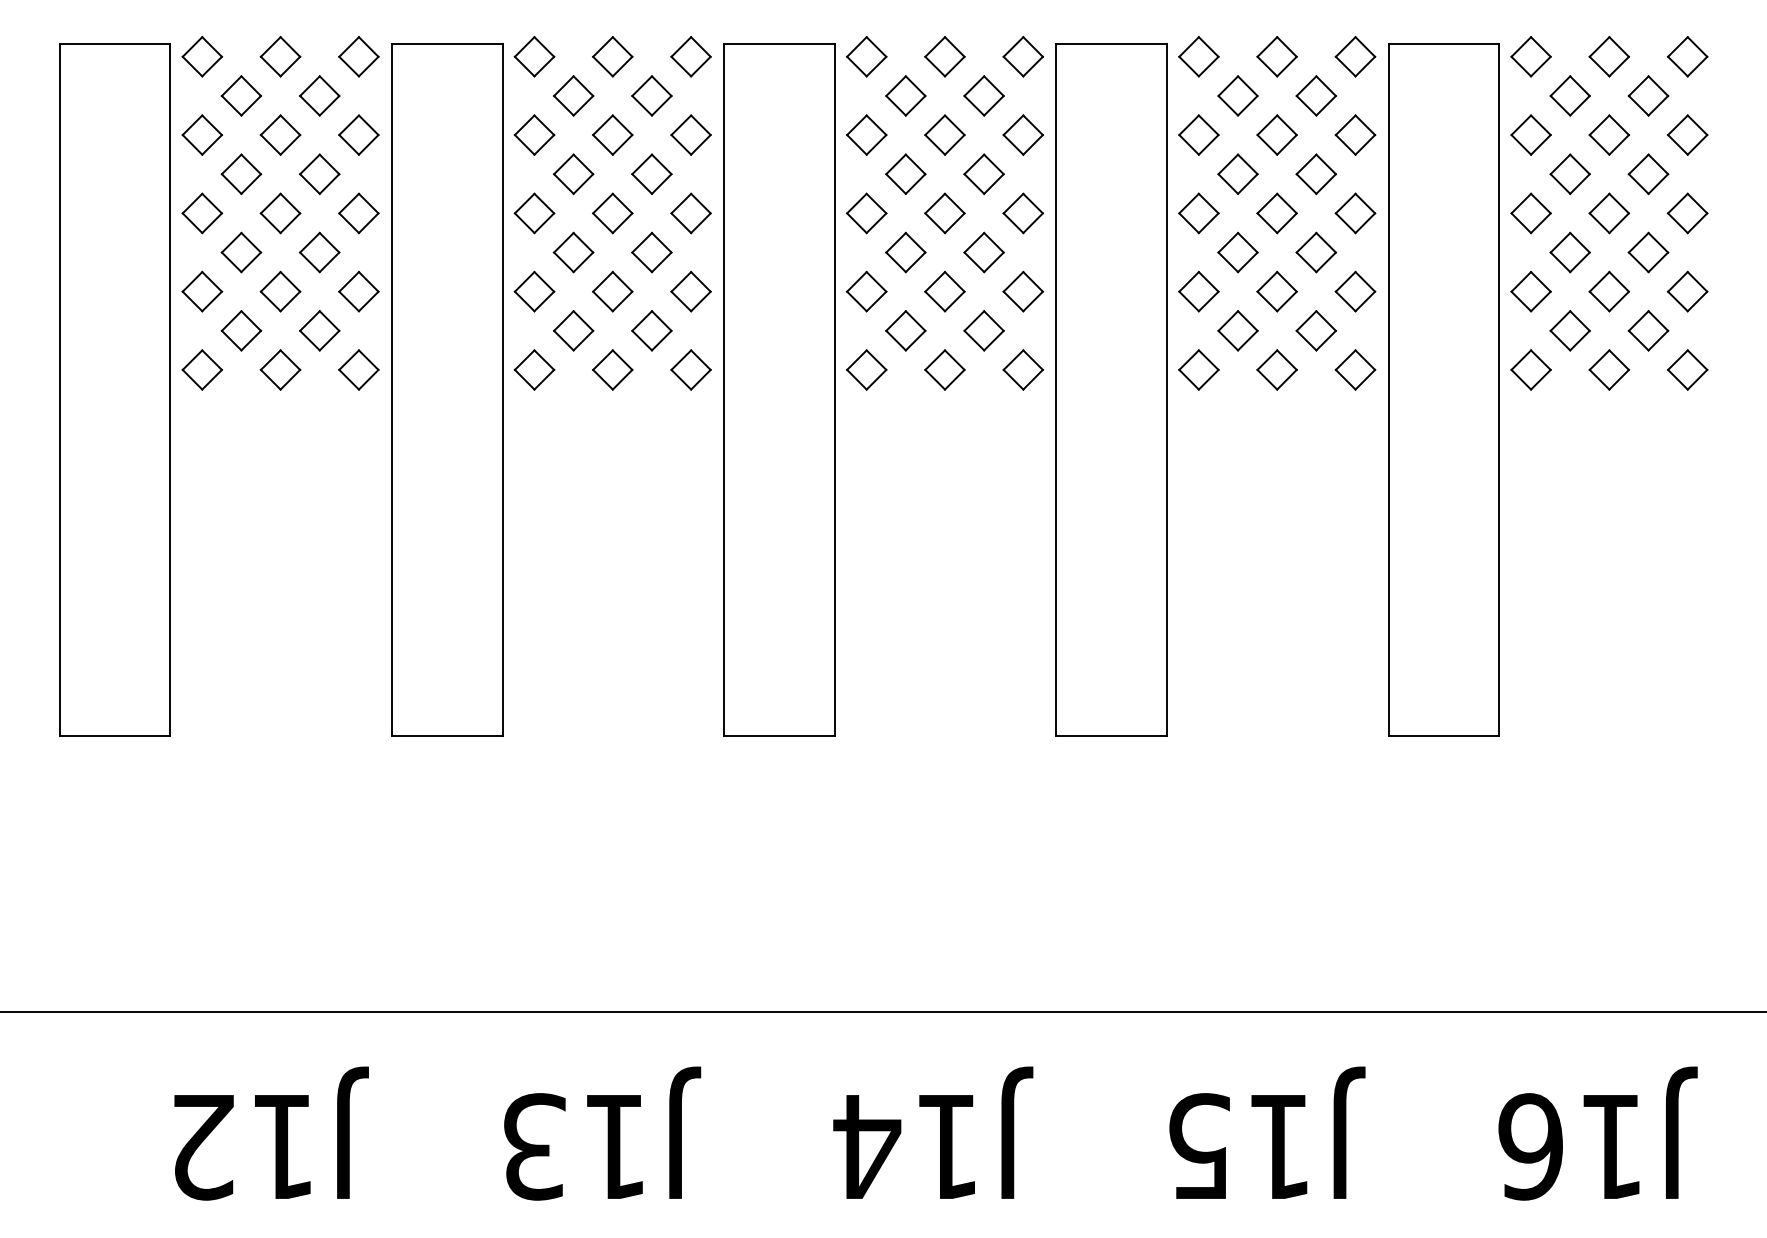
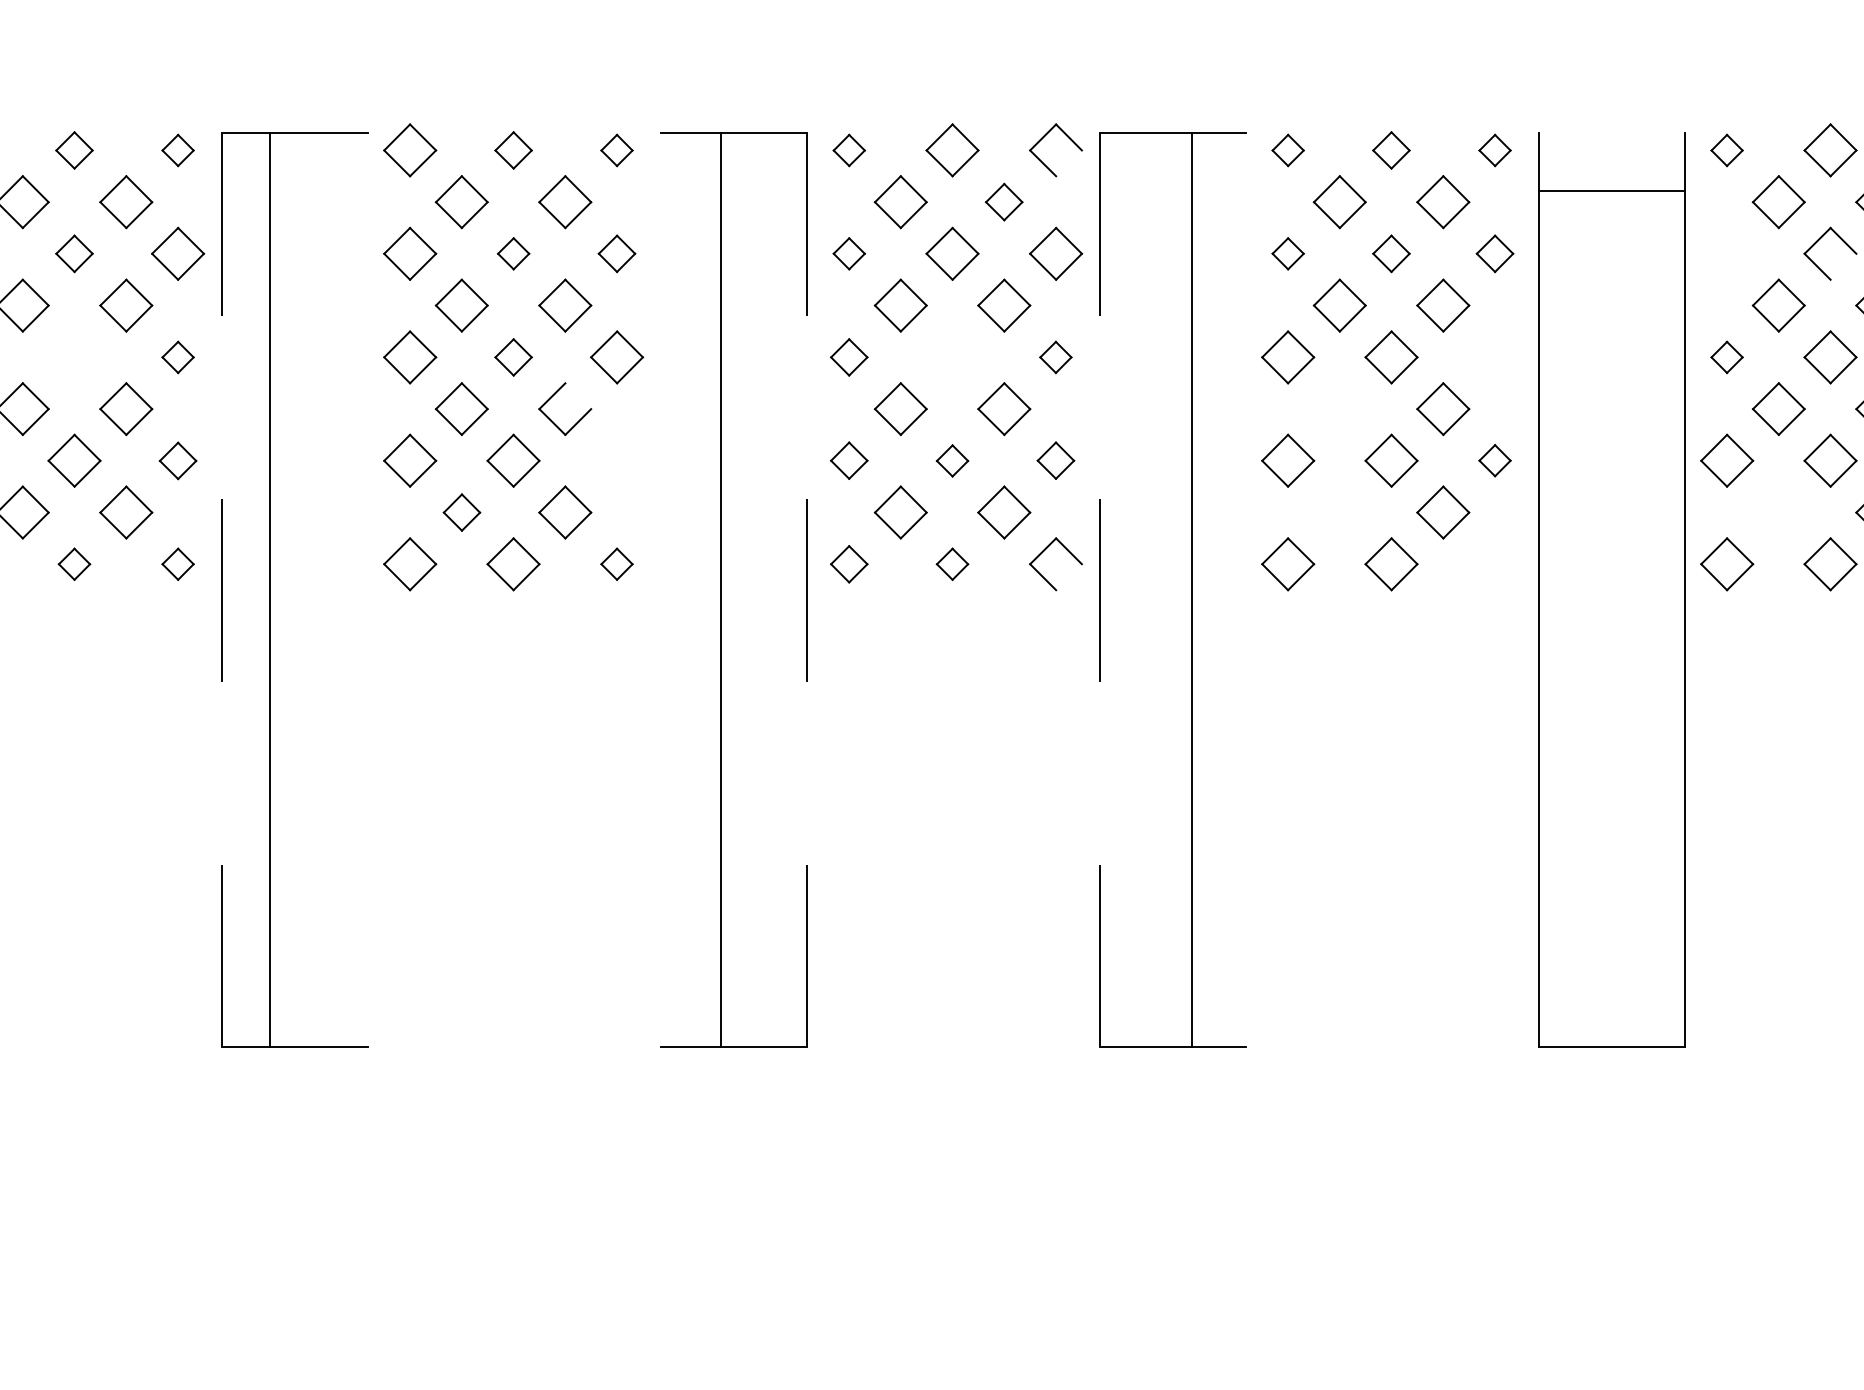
line: (1443, 43) -> (1611, 190), moved
part: (280, 56) -> (74, 150), size x0.7
part: (358, 56) -> (177, 150), size x0.6
part: (612, 56) -> (513, 150), size x0.7
part: (690, 56) -> (616, 150), size x0.6
part: (866, 56) -> (848, 150), size x0.6
part: (1198, 56) -> (1287, 150), size x0.6
part: (1276, 56) -> (1390, 150), size x0.7
part: (1355, 56) -> (1495, 150), size x0.6
part: (1530, 56) -> (1726, 150), size x0.6
line: (1032, 66) -> (1068, 163), removed
part: (983, 95) -> (1003, 201), size x0.7
part: (280, 134) -> (74, 253), size x0.7
part: (612, 134) -> (513, 253), size x0.6
part: (690, 134) -> (616, 253), size x0.7
part: (866, 134) -> (848, 253), size x0.6
part: (1198, 134) -> (1287, 253), size x0.6
part: (1276, 134) -> (1390, 253), size x0.7
part: (1355, 134) -> (1495, 253), size x0.7
part: (1530, 134) -> (1726, 253), removed
line: (1618, 144) -> (1842, 266), removed
part: (280, 213) -> (74, 357), removed
part: (358, 213) -> (177, 357), size x0.6
part: (612, 213) -> (513, 357), size x0.7
part: (866, 213) -> (848, 357), size x0.7
part: (944, 213) -> (951, 357), removed
part: (1022, 213) -> (1055, 357), size x0.6
part: (1355, 213) -> (1495, 357), removed
part: (1530, 213) -> (1726, 357), size x0.6
line: (661, 242) -> (577, 395), removed
part: (1237, 252) -> (1339, 409), removed
part: (358, 291) -> (177, 460), size x0.7
part: (690, 291) -> (616, 460), removed
part: (866, 291) -> (848, 460), size x0.7
part: (944, 291) -> (951, 460), size x0.6
part: (1022, 291) -> (1055, 460), size x0.7
part: (1355, 291) -> (1495, 460), size x0.6
part: (573, 330) -> (461, 512), size x0.7
part: (1237, 330) -> (1339, 512), removed
part: (1569, 330) -> (1777, 512), removed
part: (280, 369) -> (74, 563), size x0.6
part: (358, 369) -> (177, 563), size x0.6
part: (690, 369) -> (616, 563), size x0.6
part: (866, 369) -> (848, 563), size x0.7
part: (944, 369) -> (951, 563), size x0.6
part: (1355, 369) -> (1495, 563), removed
line: (1032, 379) -> (1068, 576), removed
line: (502, 389) -> (270, 590), moved
line: (724, 389) -> (721, 590), moved
line: (1167, 389) -> (1192, 590), moved
line: (391, 390) -> (221, 591), solid -> dashed
line: (834, 390) -> (806, 591), solid -> dashed
line: (1056, 390) -> (1099, 591), solid -> dashed

